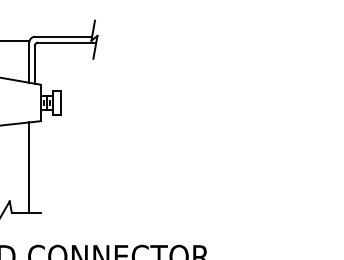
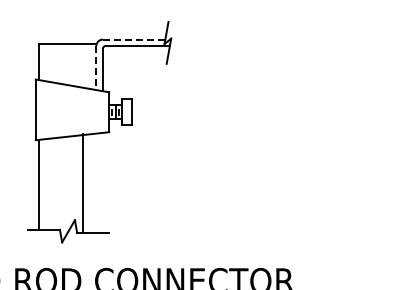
line: (64, 36) -> (134, 39), solid -> dashed
line: (29, 63) -> (96, 68), solid -> dashed
line: (29, 166) -> (83, 182), moved

